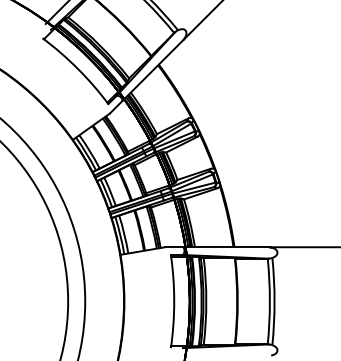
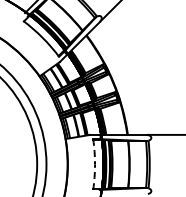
arc: (175, 301) -> (95, 164), solid -> dashed

